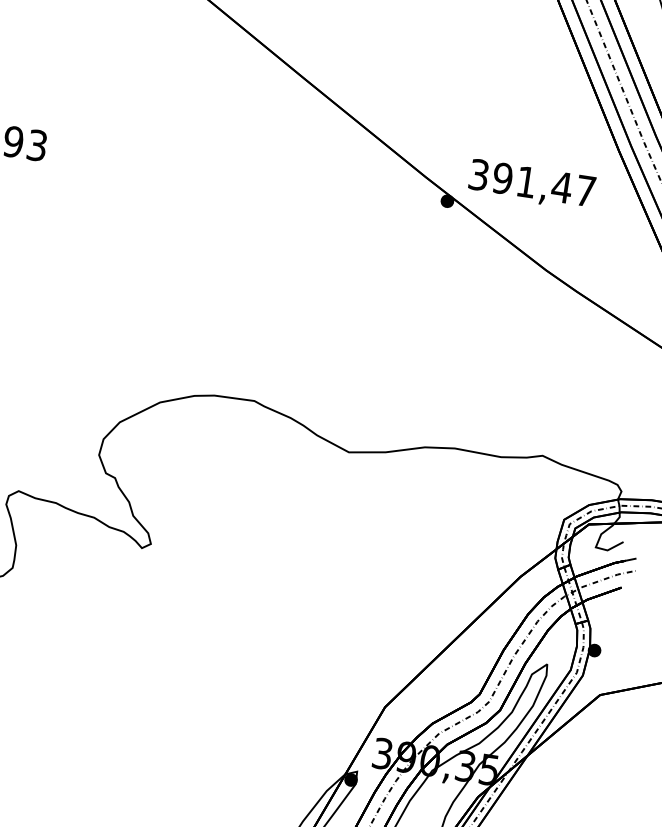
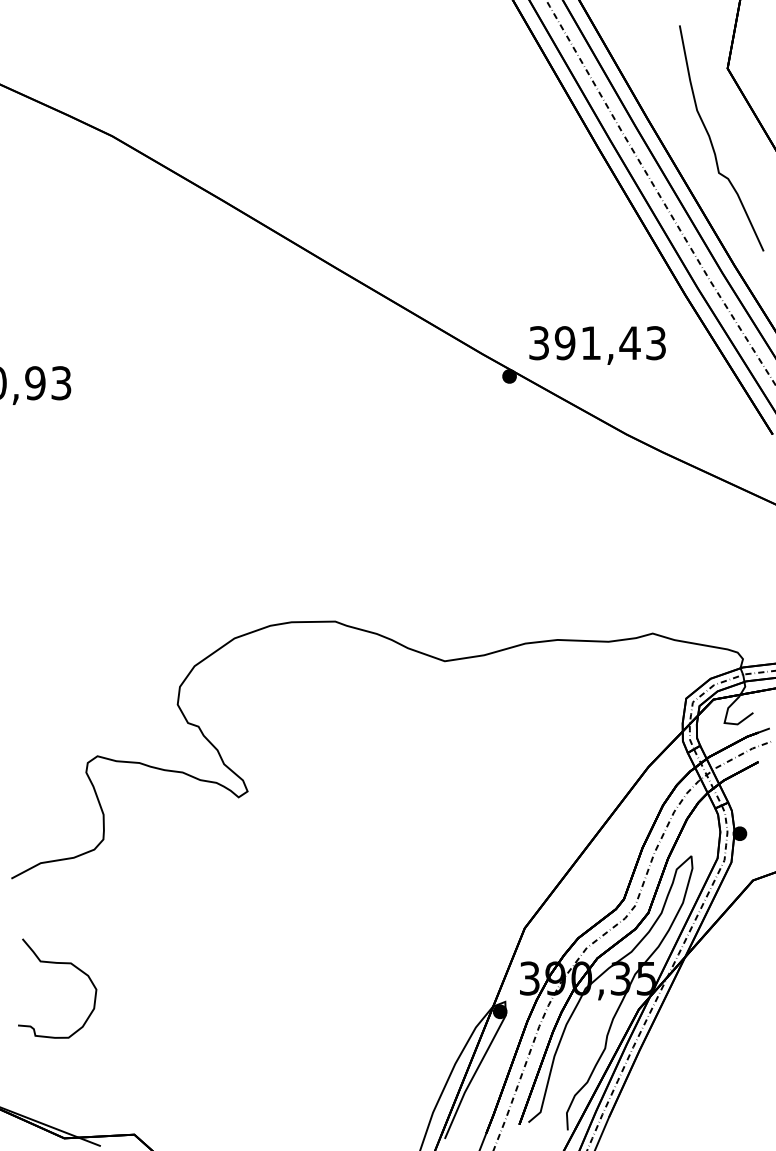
text: (585, 191) -> (655, 343), 391,47 -> 391,43

